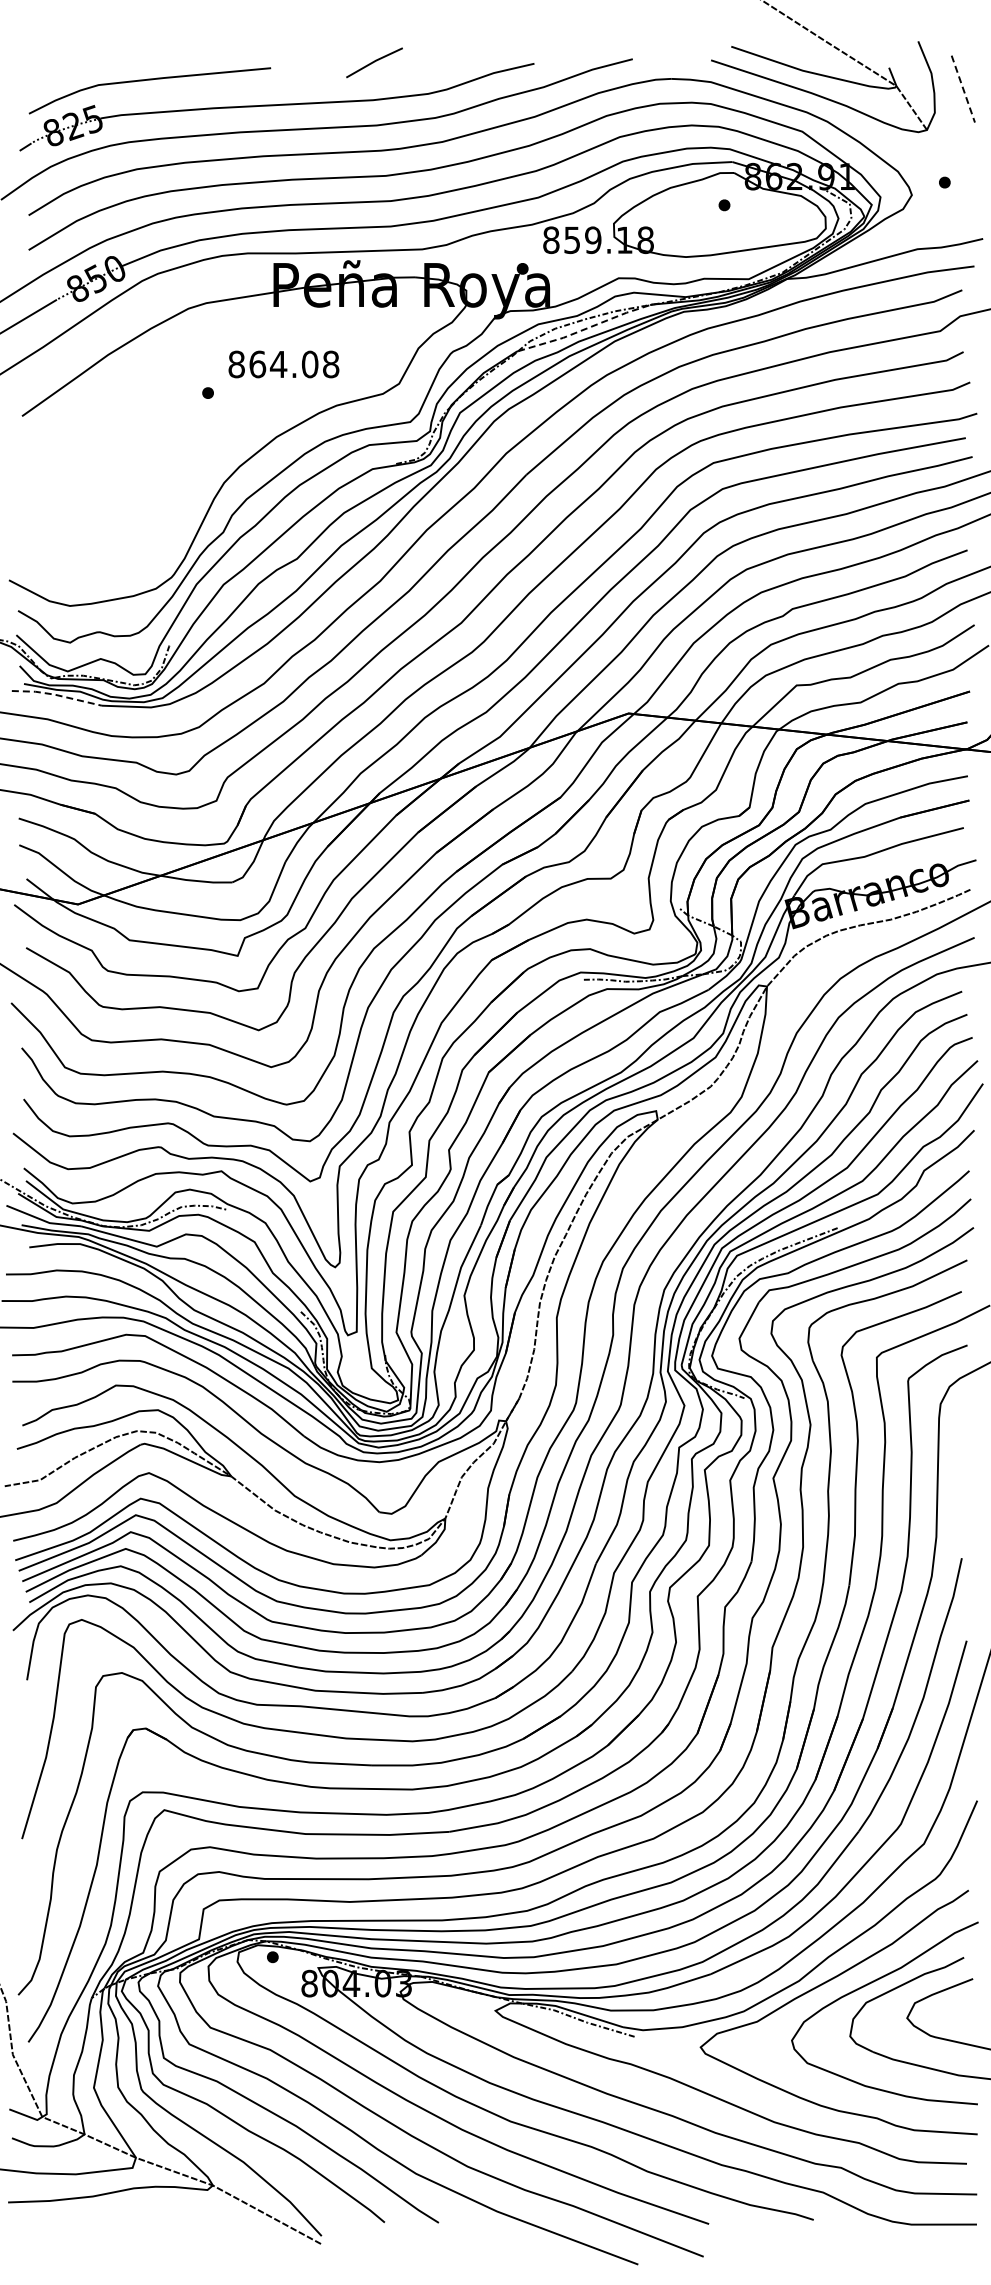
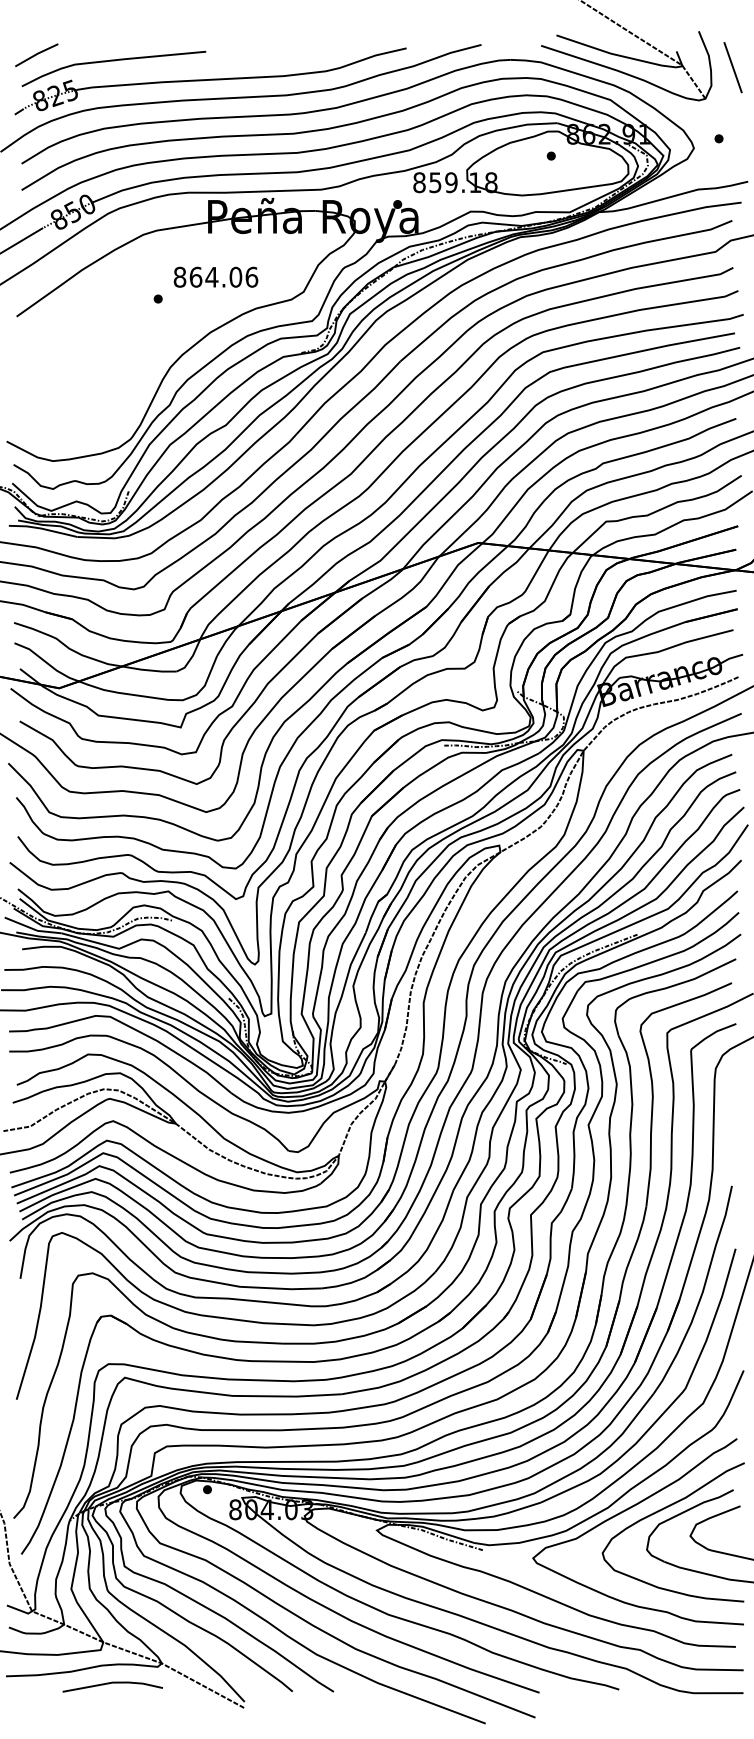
line: (374, 62) -> (36, 55), moved
line: (963, 89) -> (733, 67), dashed -> solid
line: (585, 329) -> (445, 250), dashed -> solid
text: (331, 364) -> (252, 277), 864.08 -> 864.06
line: (56, 695) -> (42, 529), dashed -> solid
line: (148, 2211) -> (112, 1683), added

